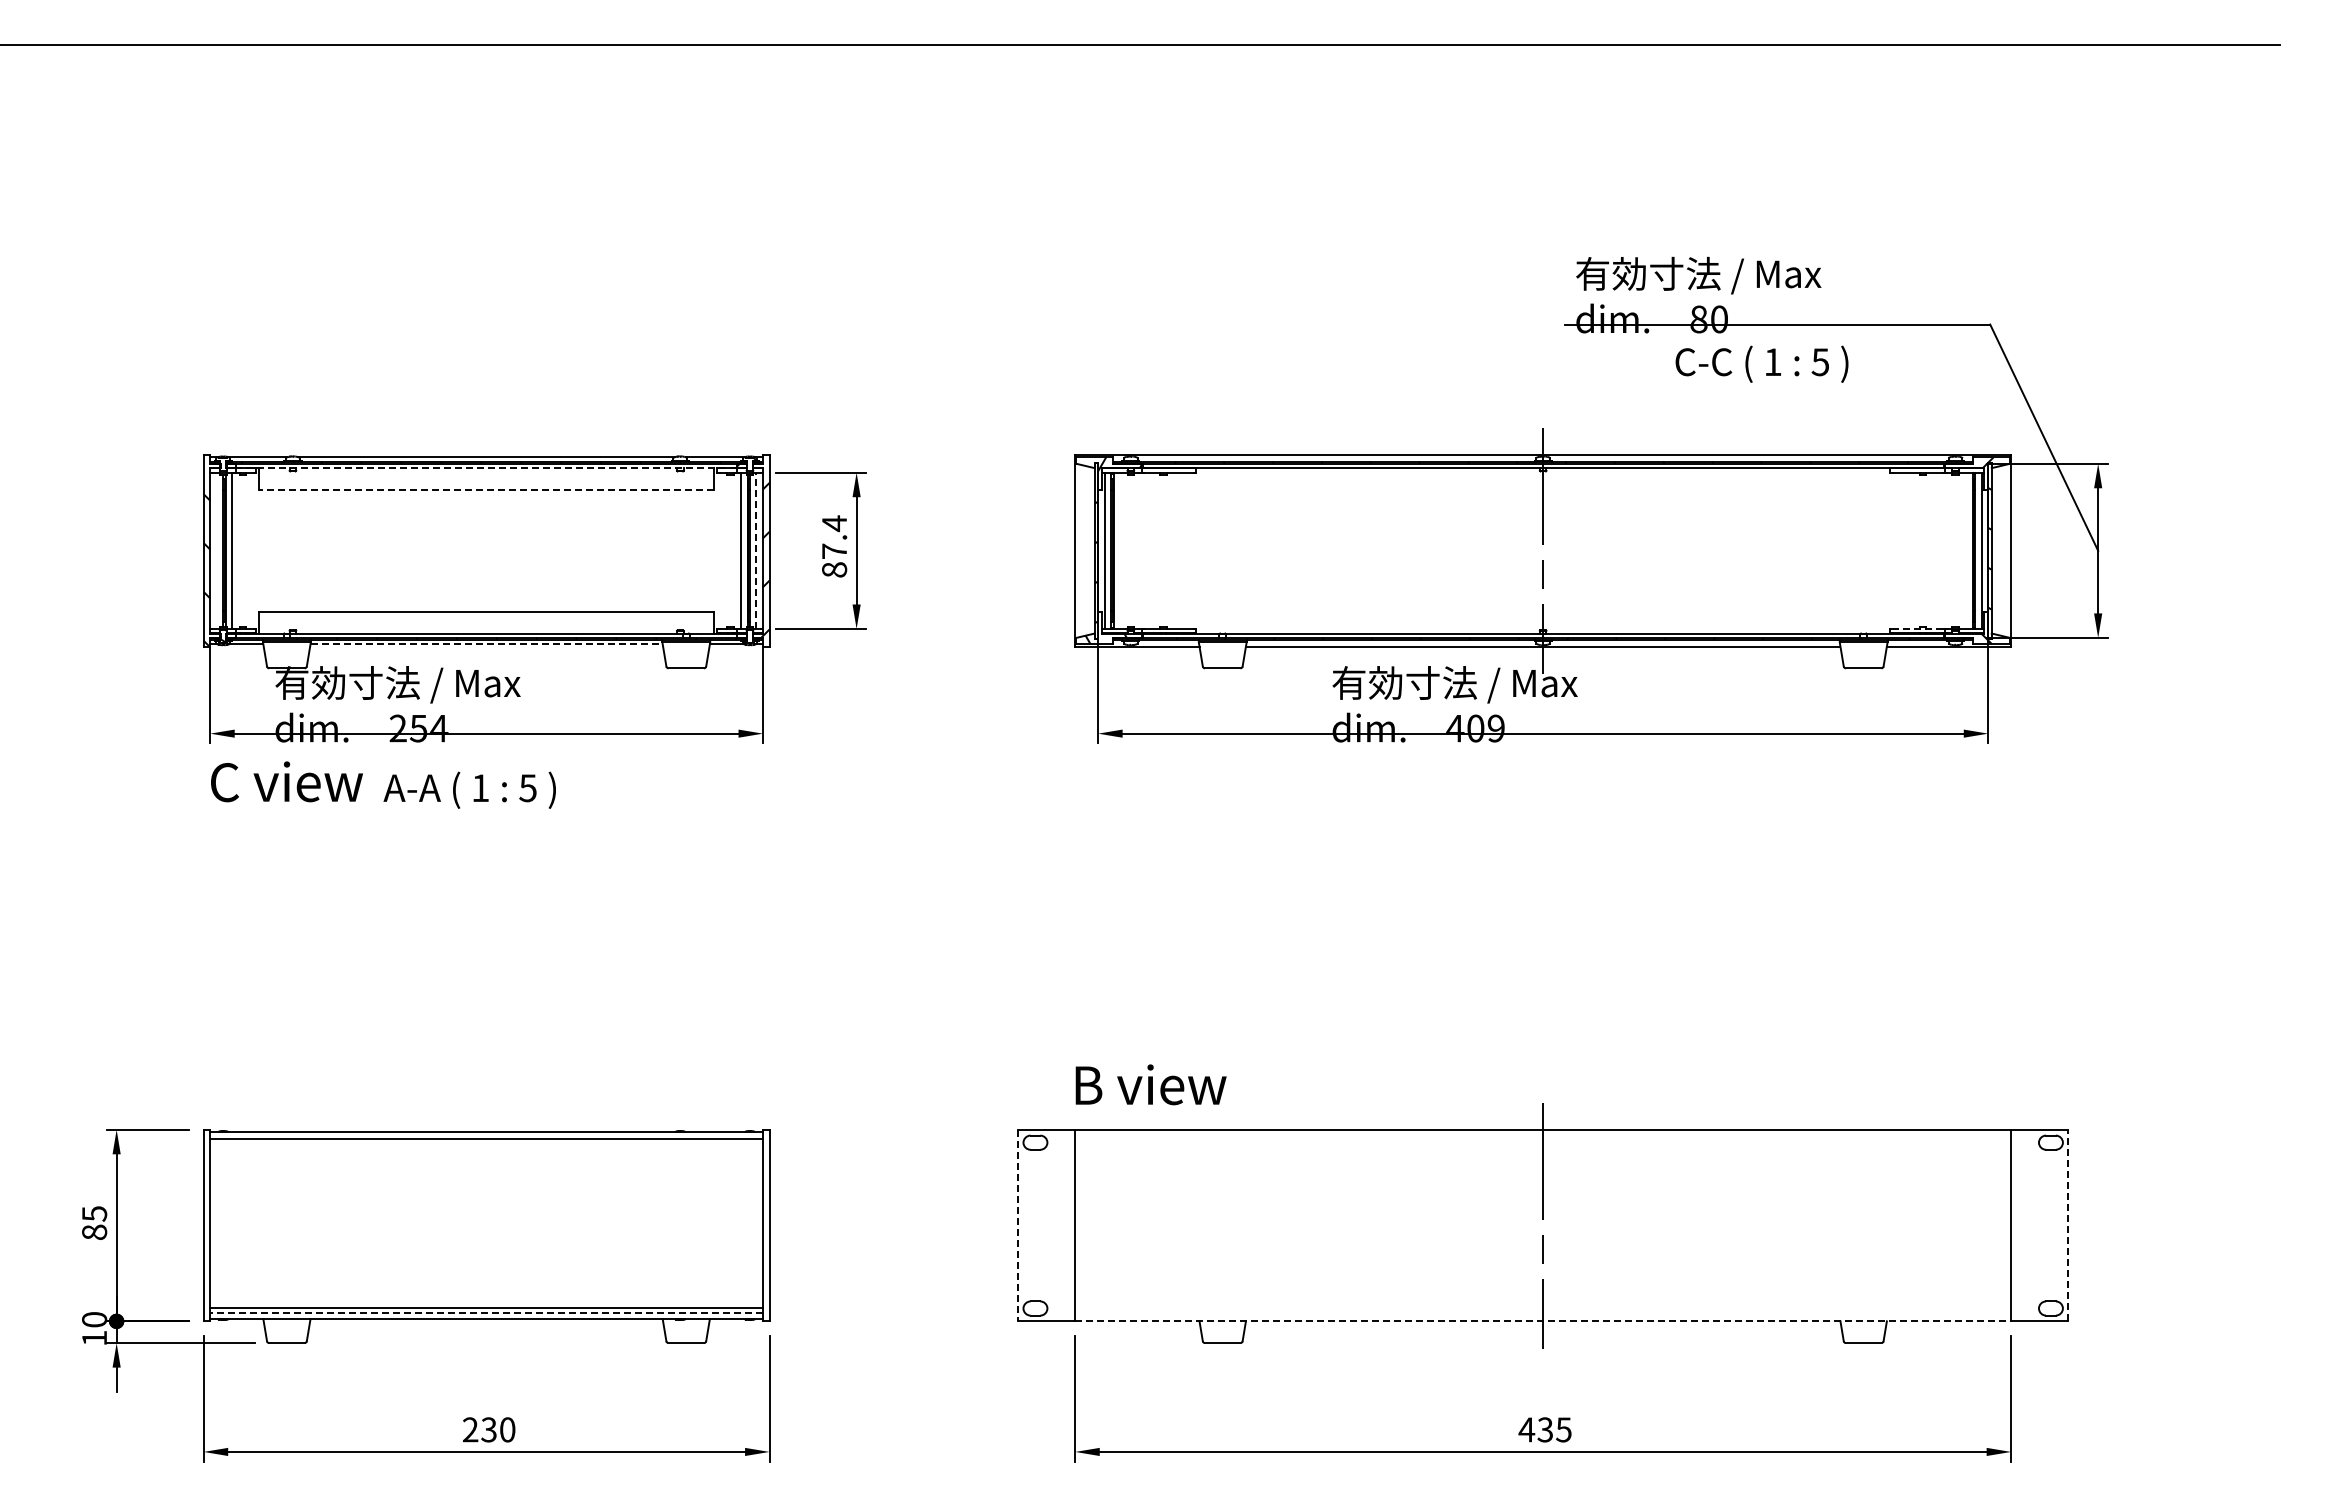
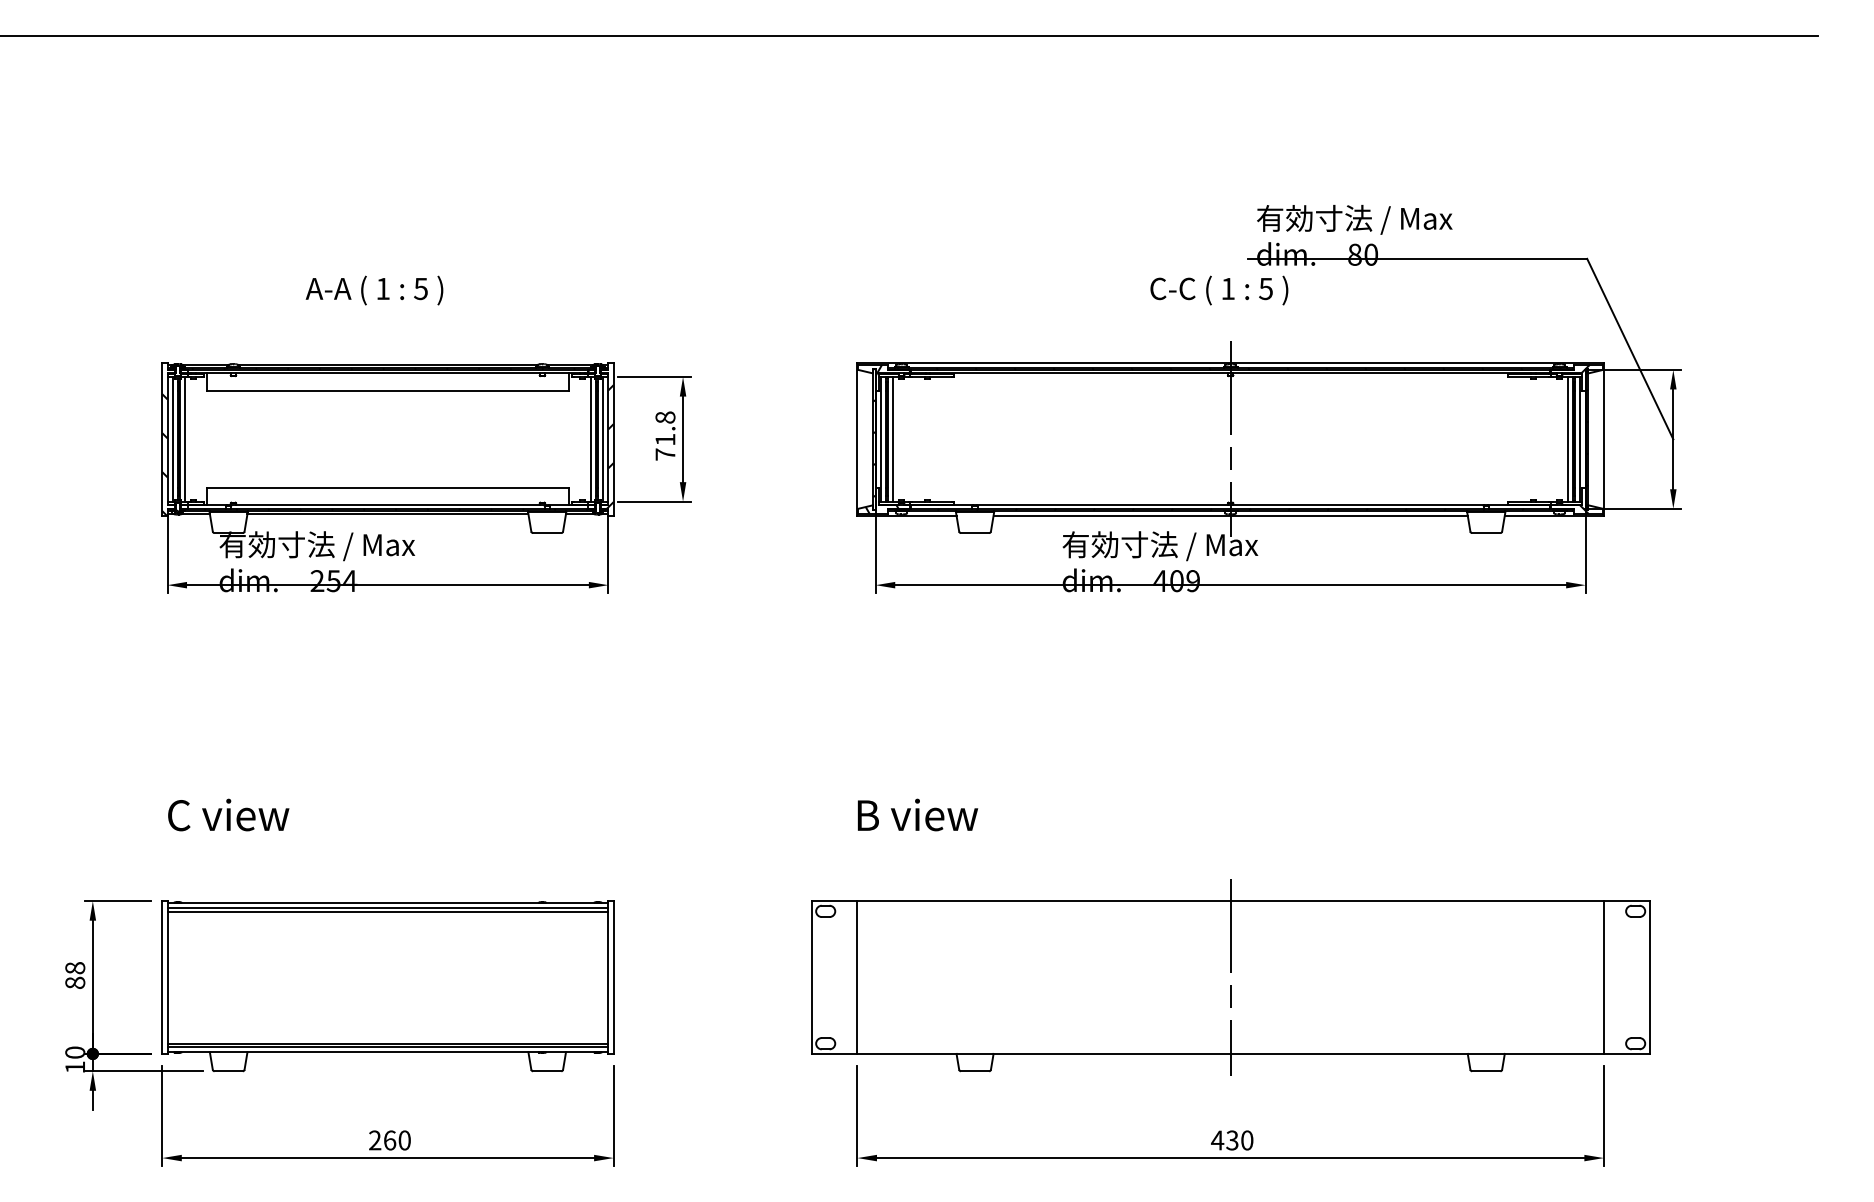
text: (1761, 363) -> (1218, 289), moved
line: (486, 468) -> (387, 373), dashed -> solid
line: (486, 489) -> (387, 390), dashed -> solid
text: (834, 546) -> (665, 435), 87.4 -> 71.8
line: (216, 550) -> (172, 439), added
line: (756, 550) -> (603, 439), dashed -> solid
line: (1119, 550) -> (892, 439), added
line: (1966, 550) -> (1568, 439), added
line: (1917, 628) -> (1529, 501), dashed -> solid
line: (487, 644) -> (388, 514), dashed -> solid
text: (286, 781) -> (228, 814), moved
text: (469, 789) -> (374, 289), moved
text: (1150, 1084) -> (917, 814), moved
line: (486, 1142) -> (387, 911), added
text: (94, 1213) -> (75, 967), 85 -> 88
line: (1018, 1225) -> (812, 977), dashed -> solid
line: (2068, 1225) -> (1649, 977), dashed -> solid
line: (486, 1312) -> (387, 1046), dashed -> solid
line: (1543, 1321) -> (1230, 1054), dashed -> solid
text: (488, 1429) -> (389, 1140), 230 -> 260
text: (1563, 1429) -> (1246, 1140), 435 -> 430

